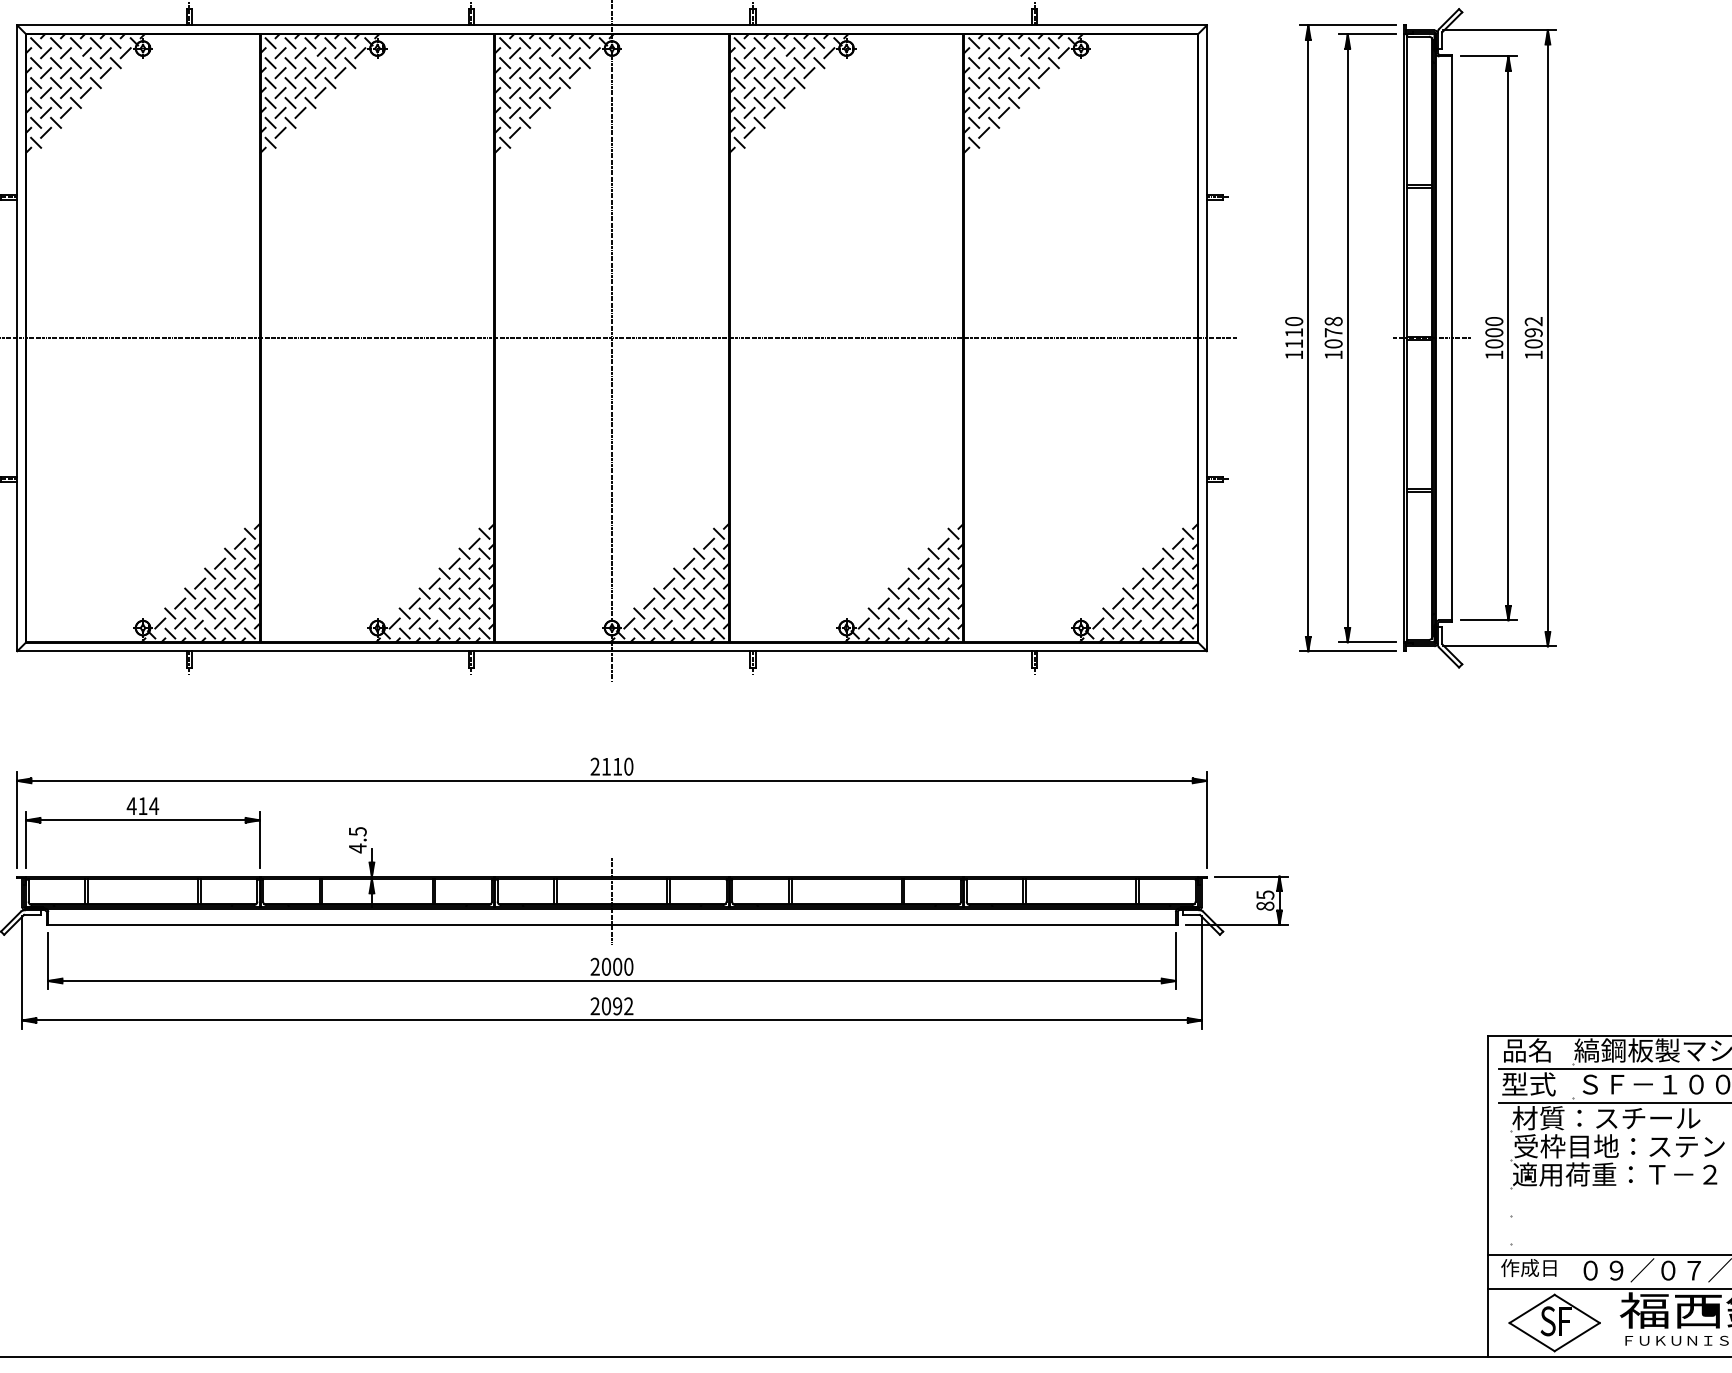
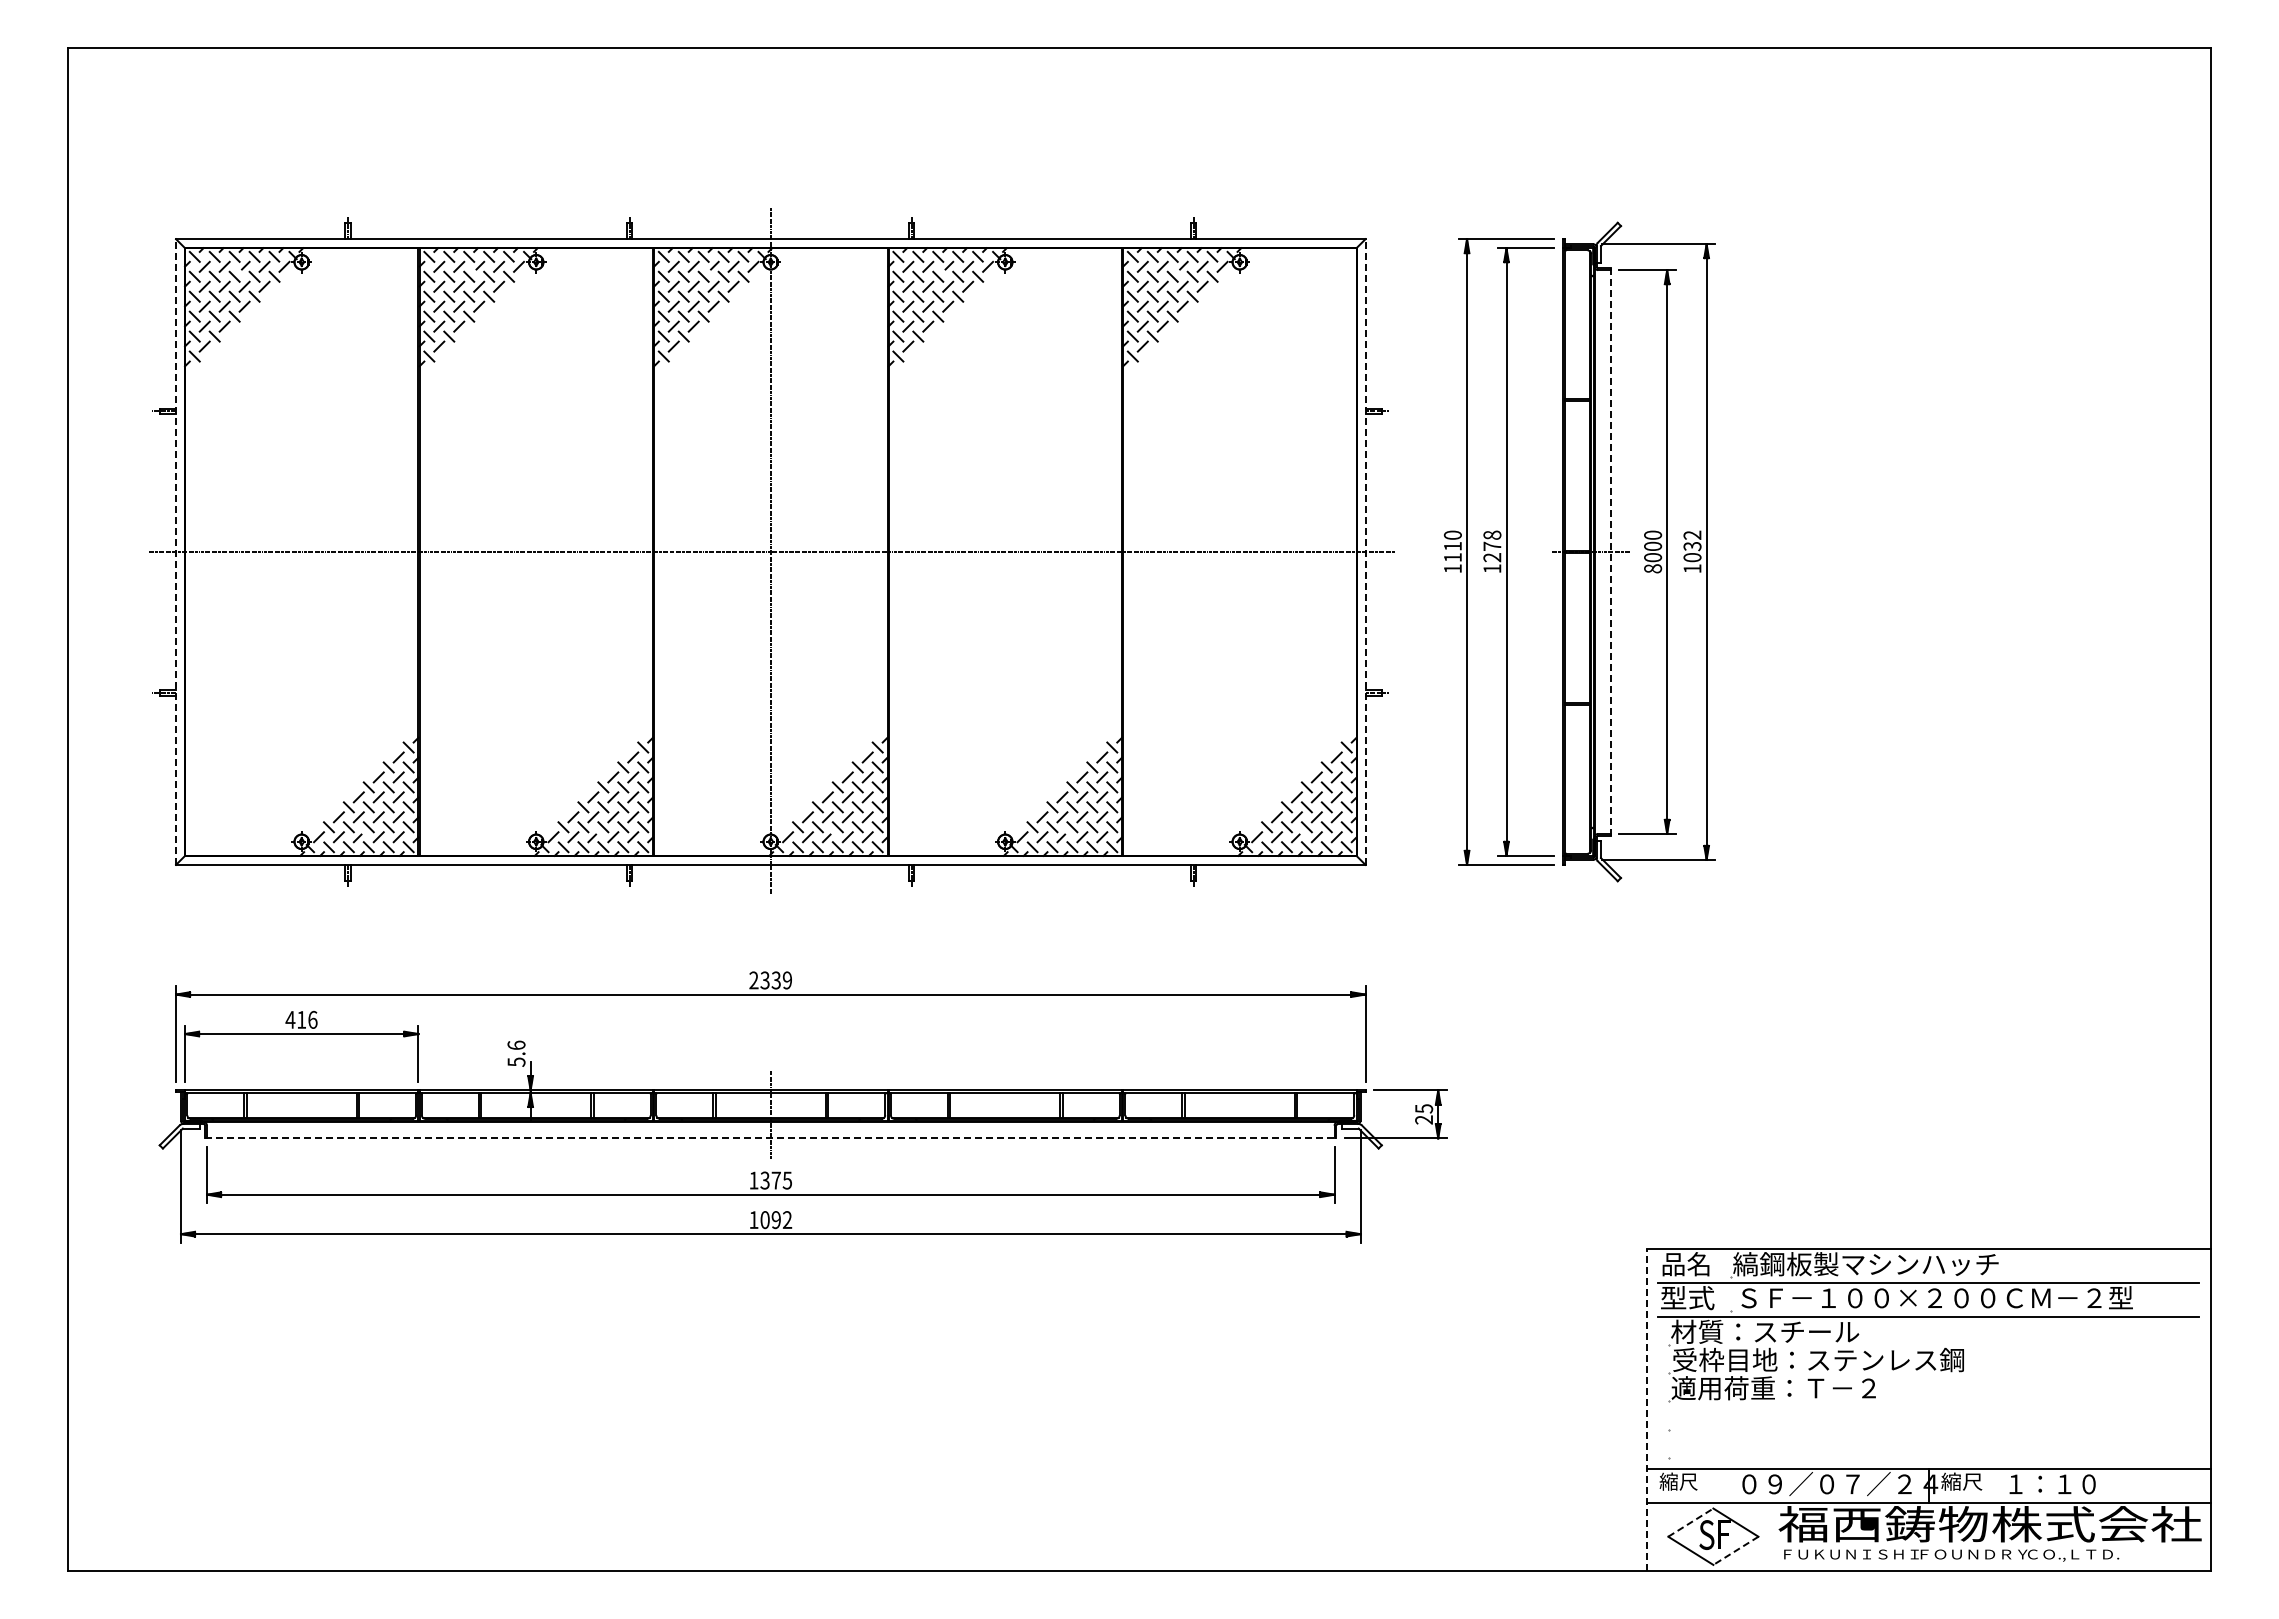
text: (1533, 332) -> (1692, 546), 1092 -> 1032
line: (17, 338) -> (176, 552), solid -> dashed
line: (1206, 338) -> (1365, 552), solid -> dashed
line: (1451, 338) -> (1610, 552), solid -> dashed
text: (1333, 343) -> (1492, 557), 1078 -> 1278
text: (1494, 354) -> (1653, 568), 1000 -> 8000
text: (617, 766) -> (776, 980), 2110 -> 2339
text: (153, 805) -> (312, 1019), 414 -> 416
text: (357, 839) -> (516, 1053), 4.5 -> 5.6
text: (1265, 905) -> (1424, 1119), 85 -> 25
line: (611, 924) -> (770, 1138), solid -> dashed
text: (611, 966) -> (770, 1180), 2000 -> 1375
text: (594, 1005) -> (753, 1219), 2092 -> 1092
line: (1487, 1195) -> (1646, 1409), solid -> dashed
text: (1528, 1267) -> (1687, 1481), 作成日 -> 縮尺
line: (1531, 1308) -> (1690, 1522), solid -> dashed
line: (1576, 1336) -> (1735, 1550), solid -> dashed

